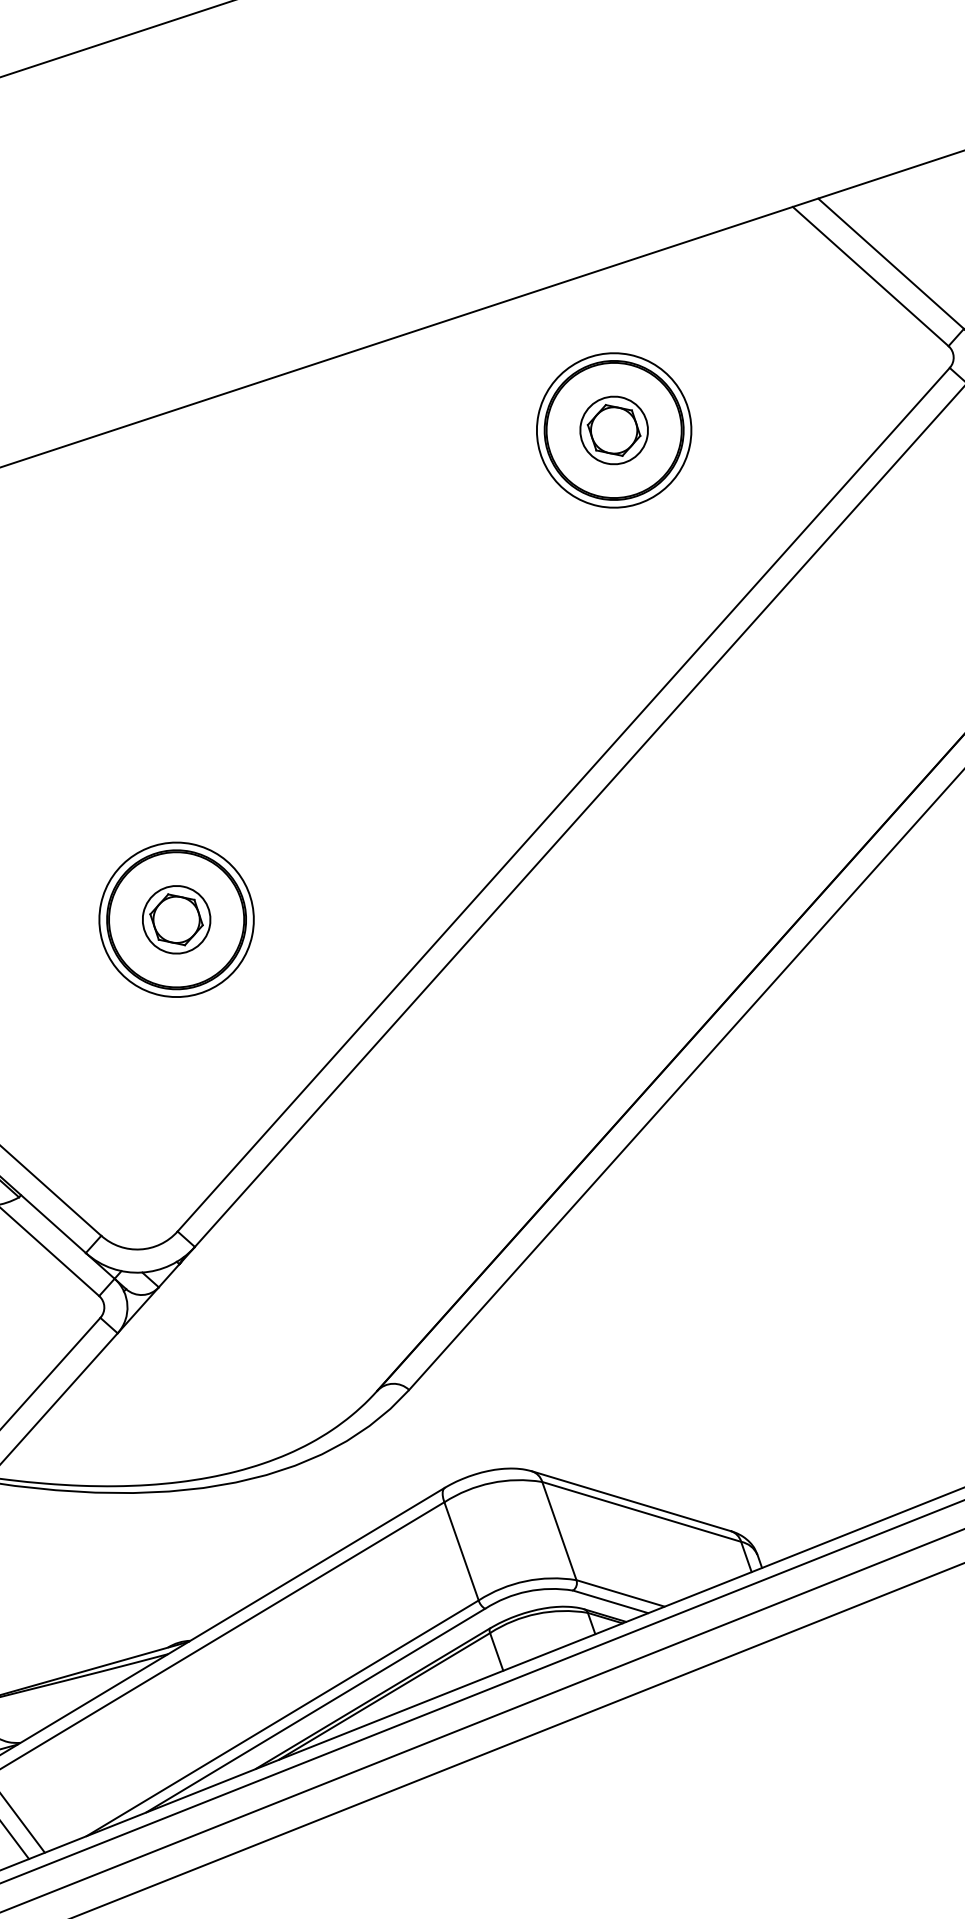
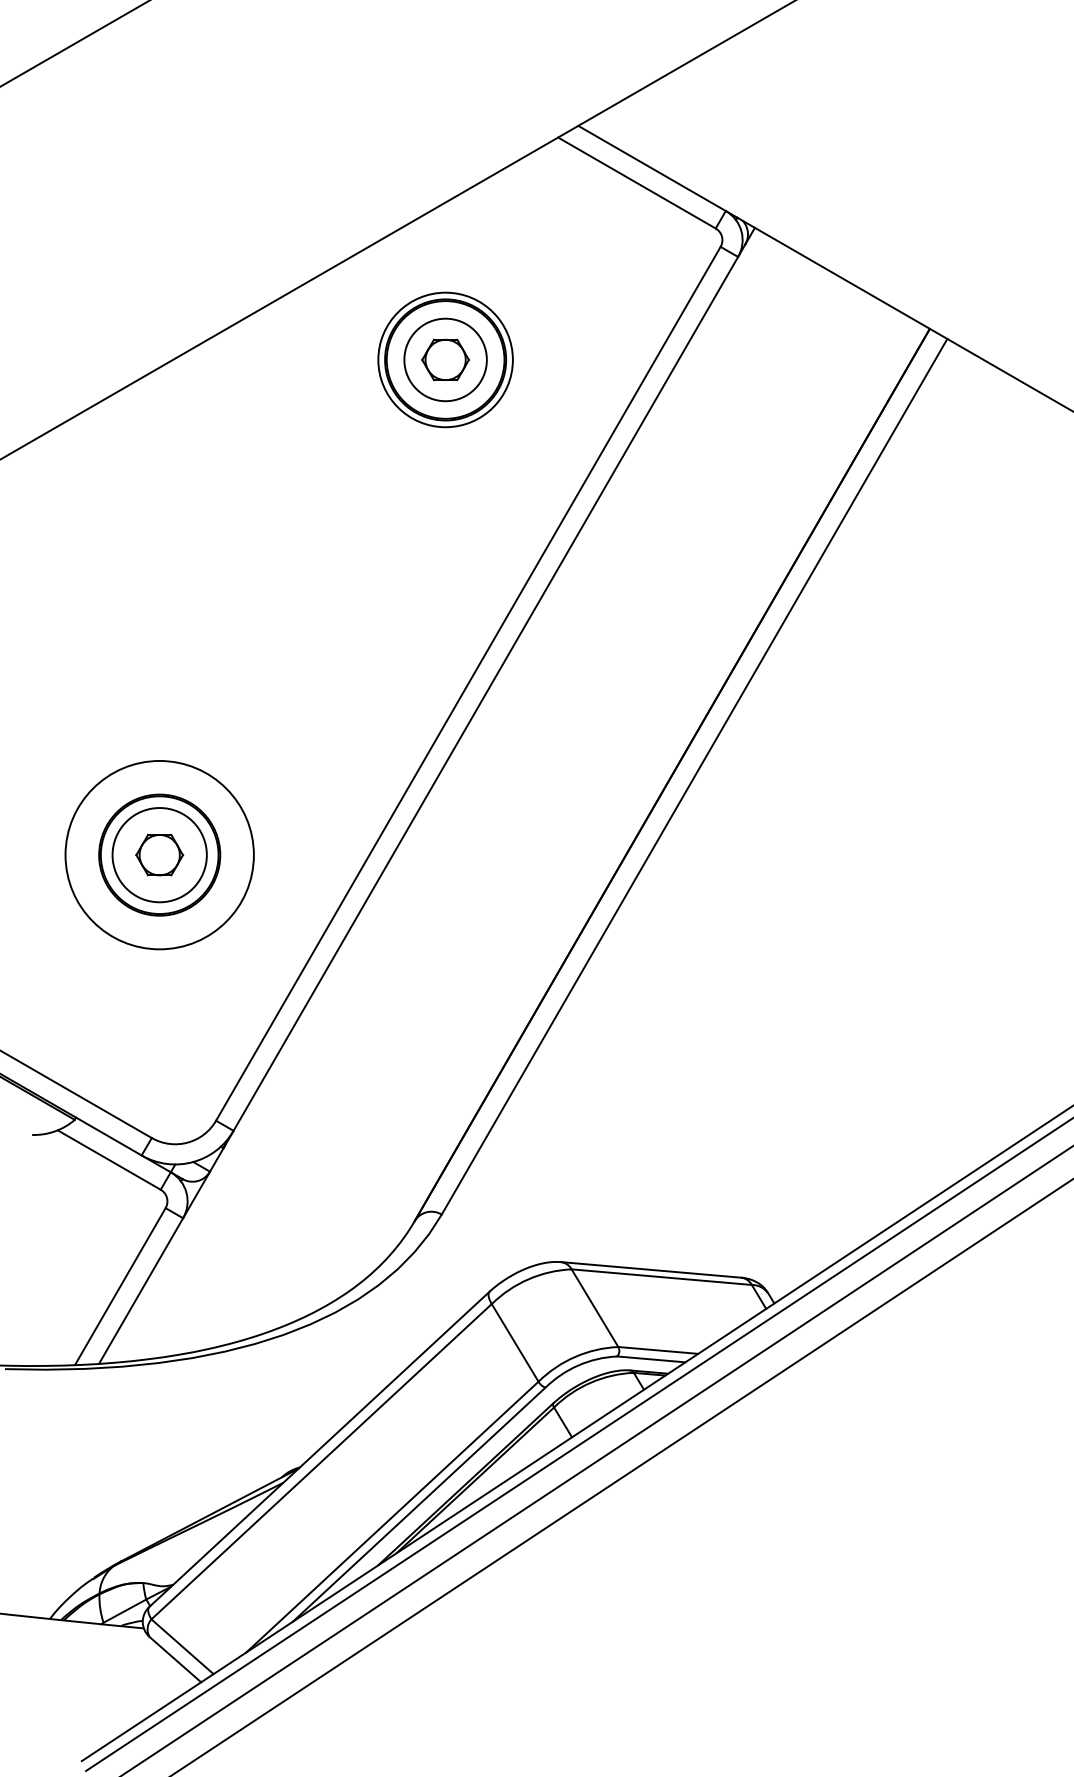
circle: (614, 429) -> (445, 359), size x1.4
circle: (176, 919) -> (159, 854), size x1.4
circle: (176, 919) -> (159, 854), size x1.6

